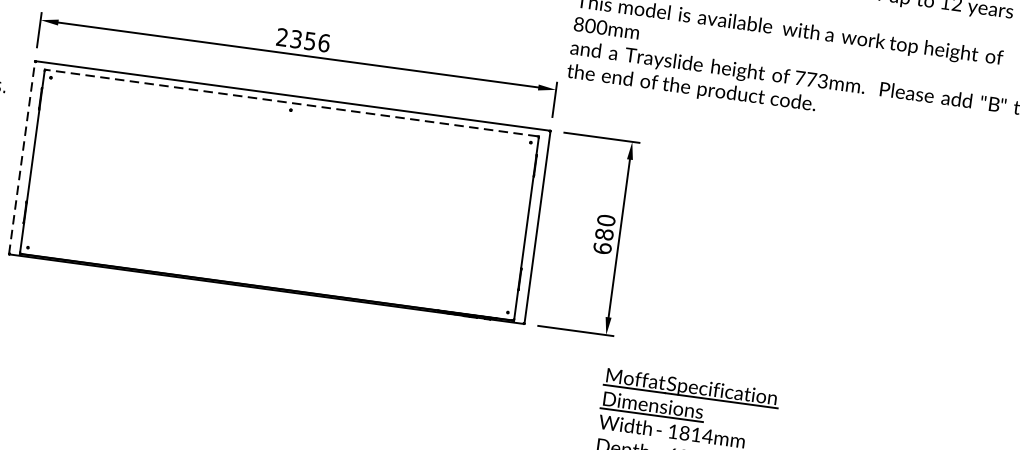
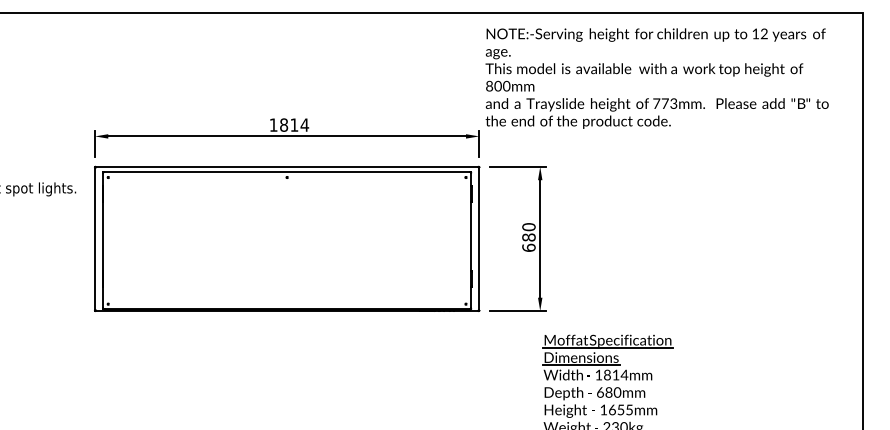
text: (303, 39) -> (289, 124), 2356 -> 1814
line: (290, 103) -> (286, 172), dashed -> solid
line: (22, 157) -> (95, 238), dashed -> solid

